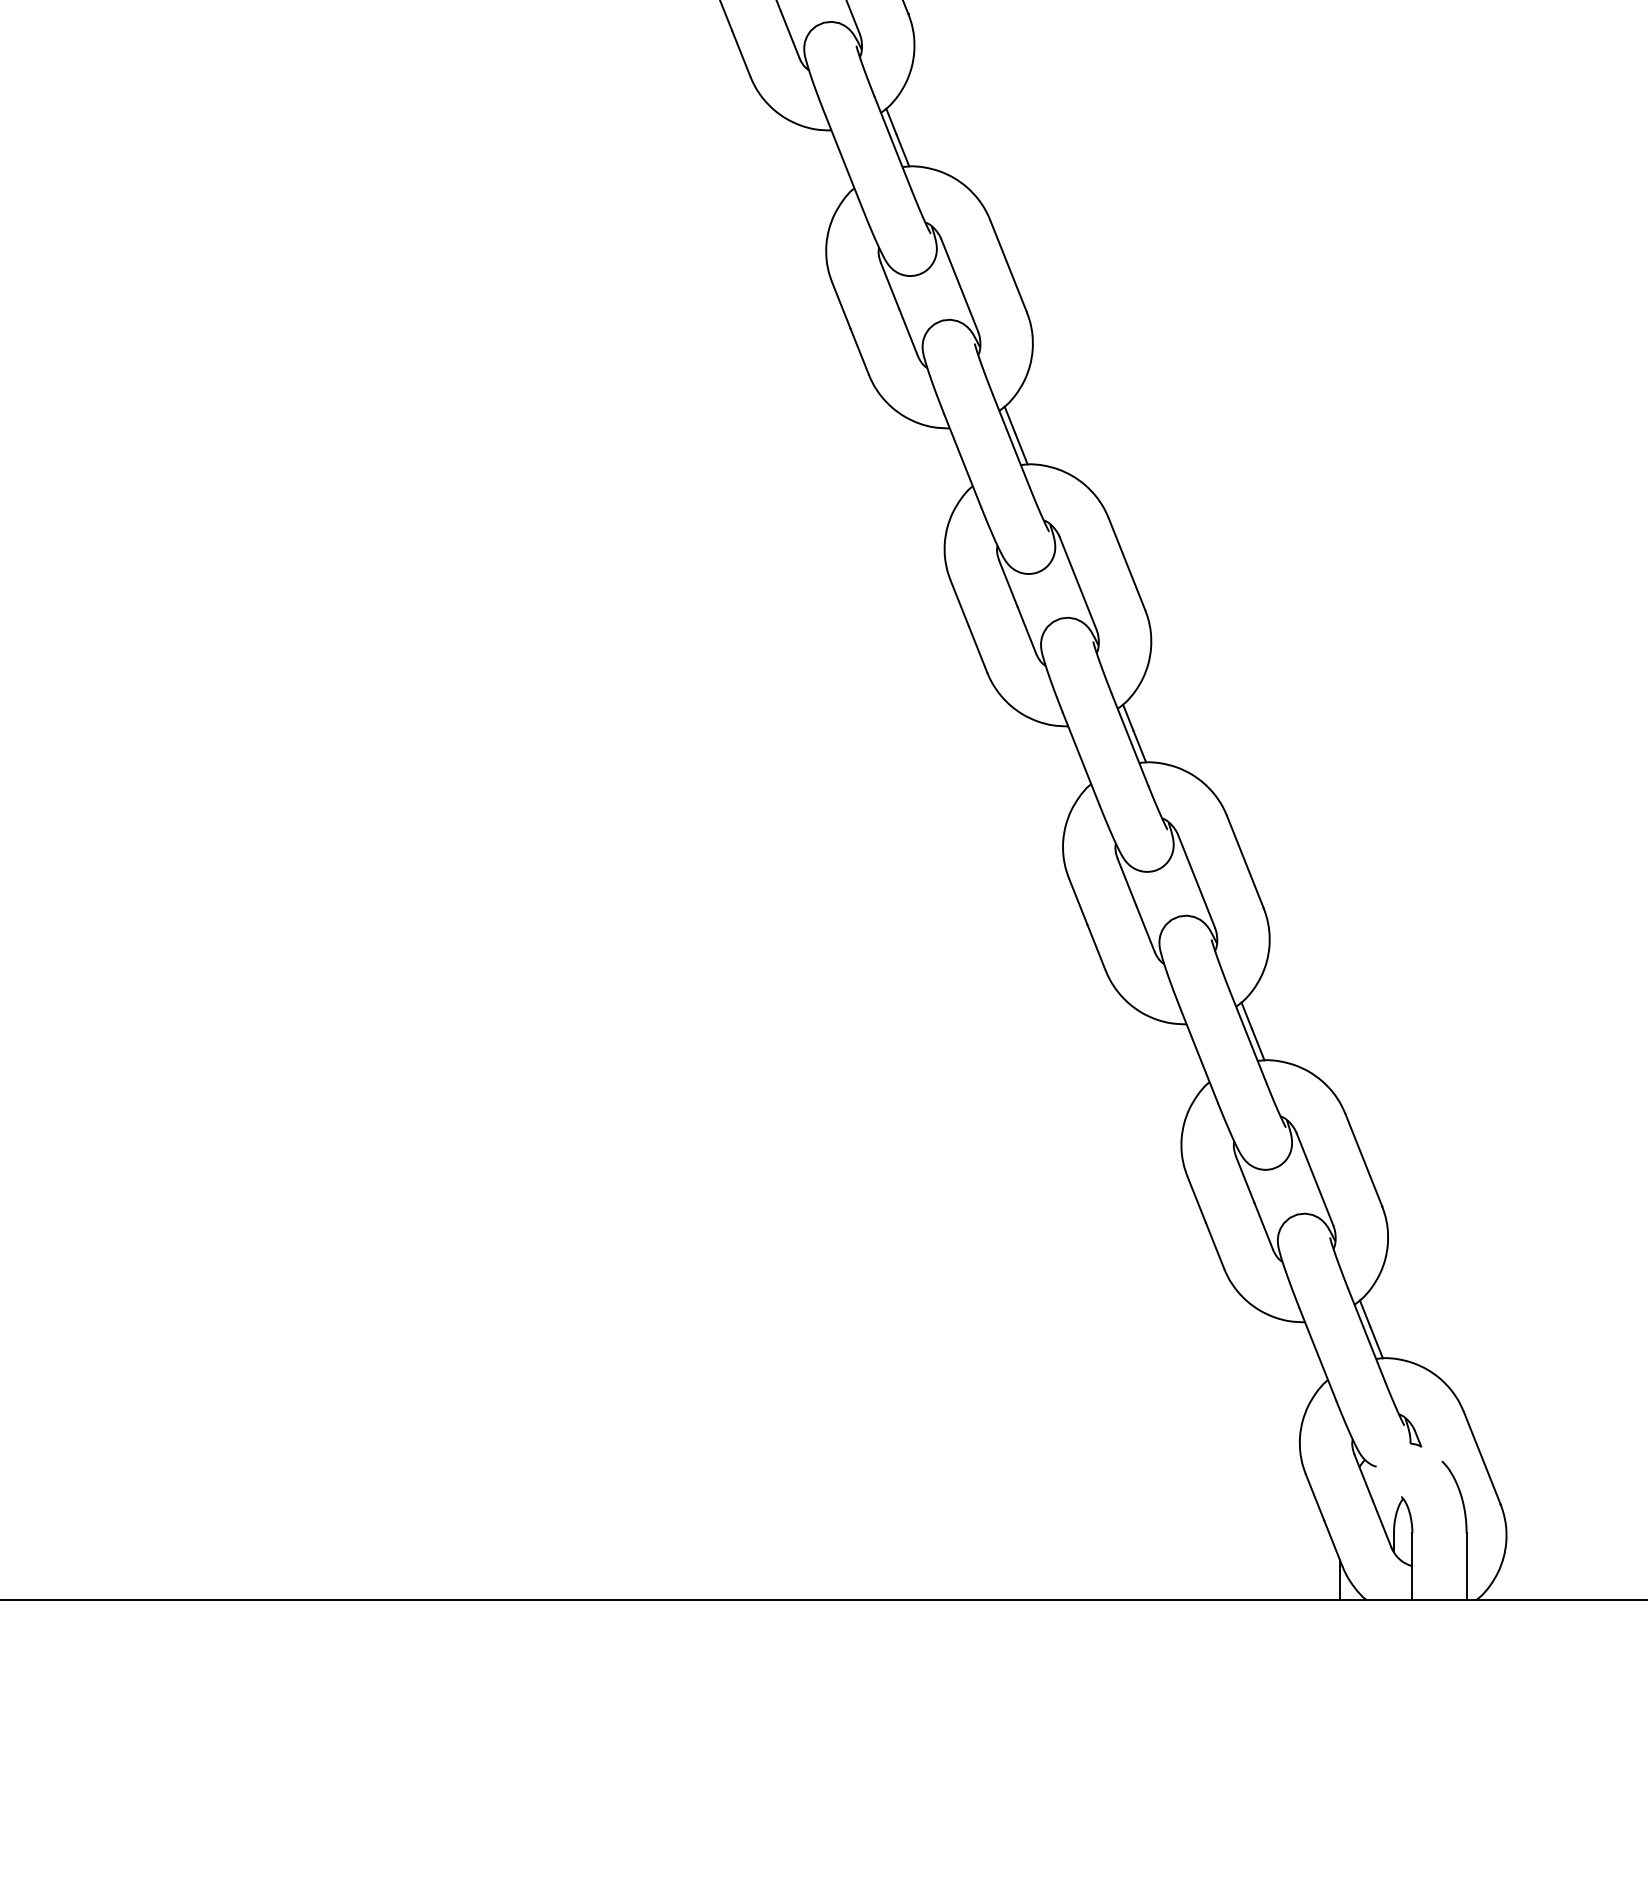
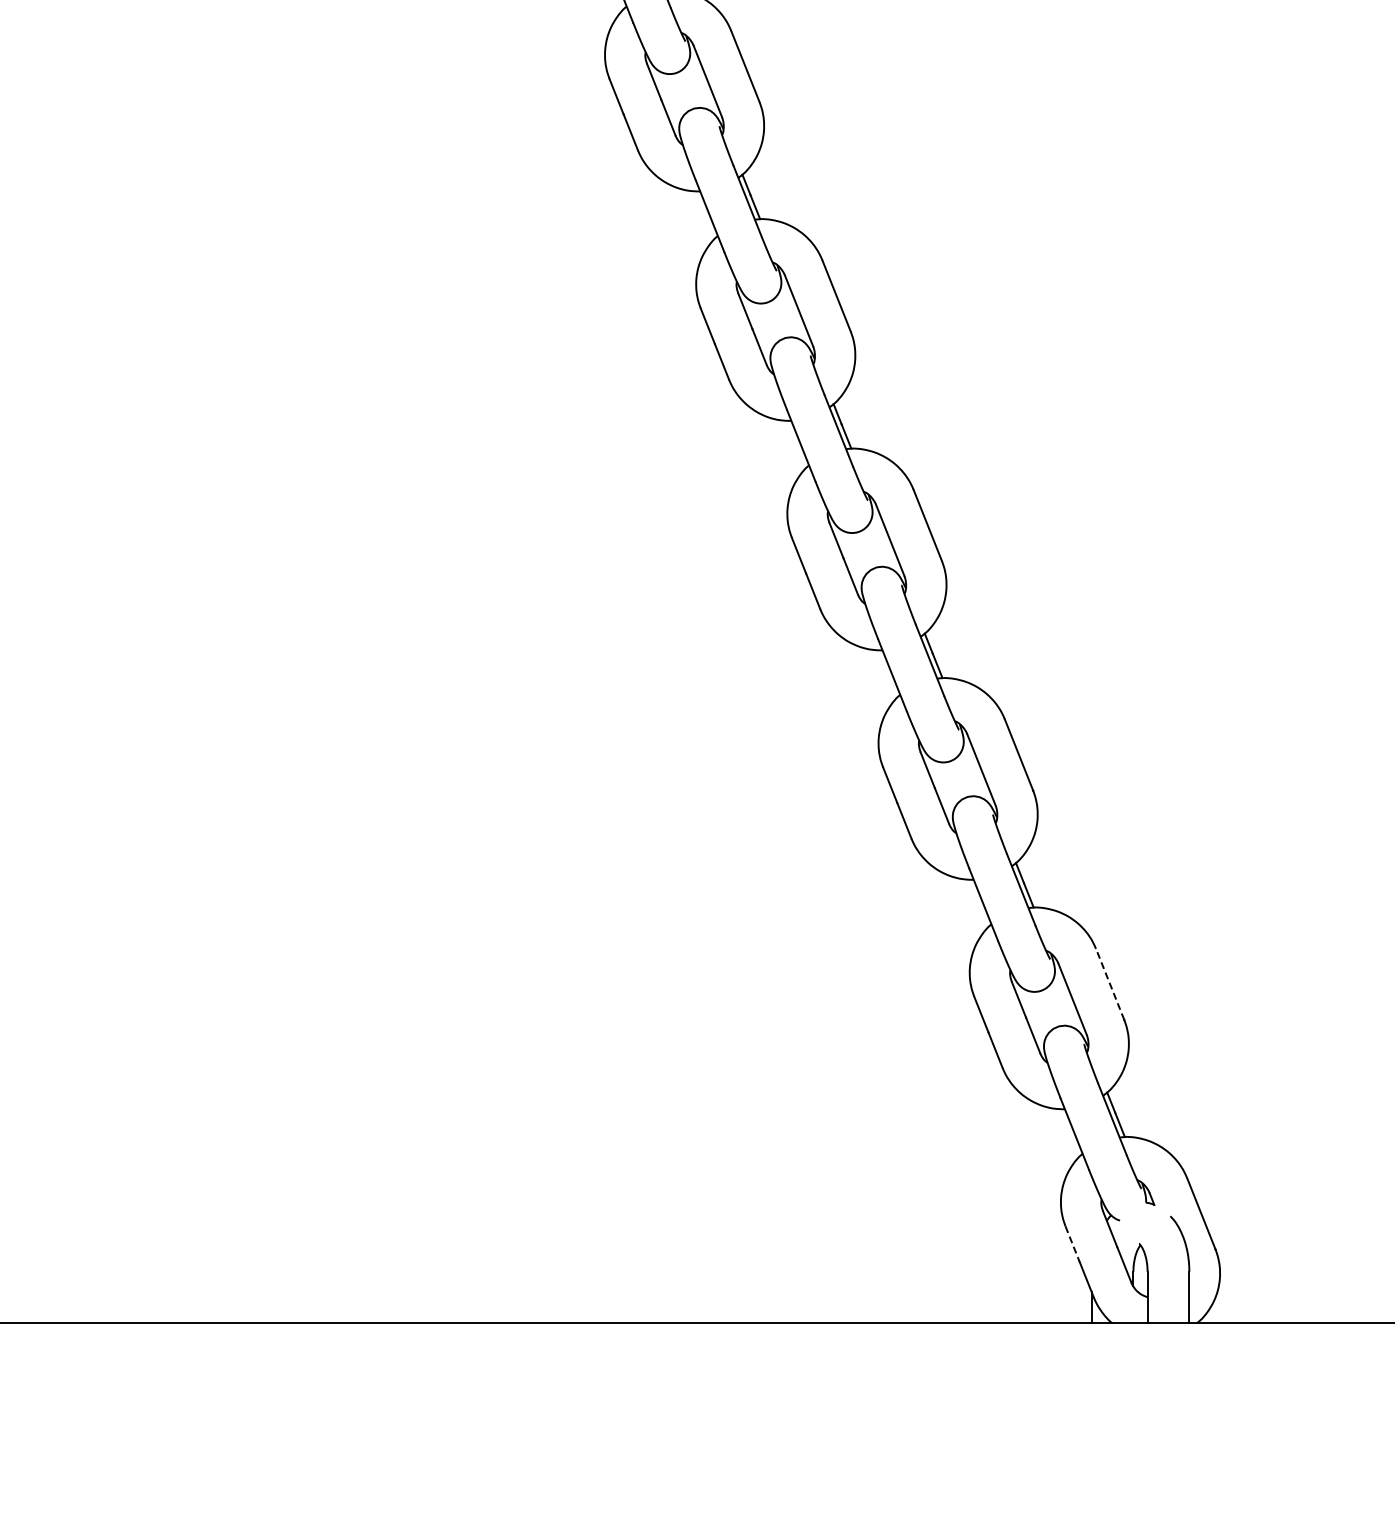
line: (1364, 1158) -> (1110, 983), solid -> dashed
line: (1314, 1497) -> (1072, 1244), solid -> dashed

